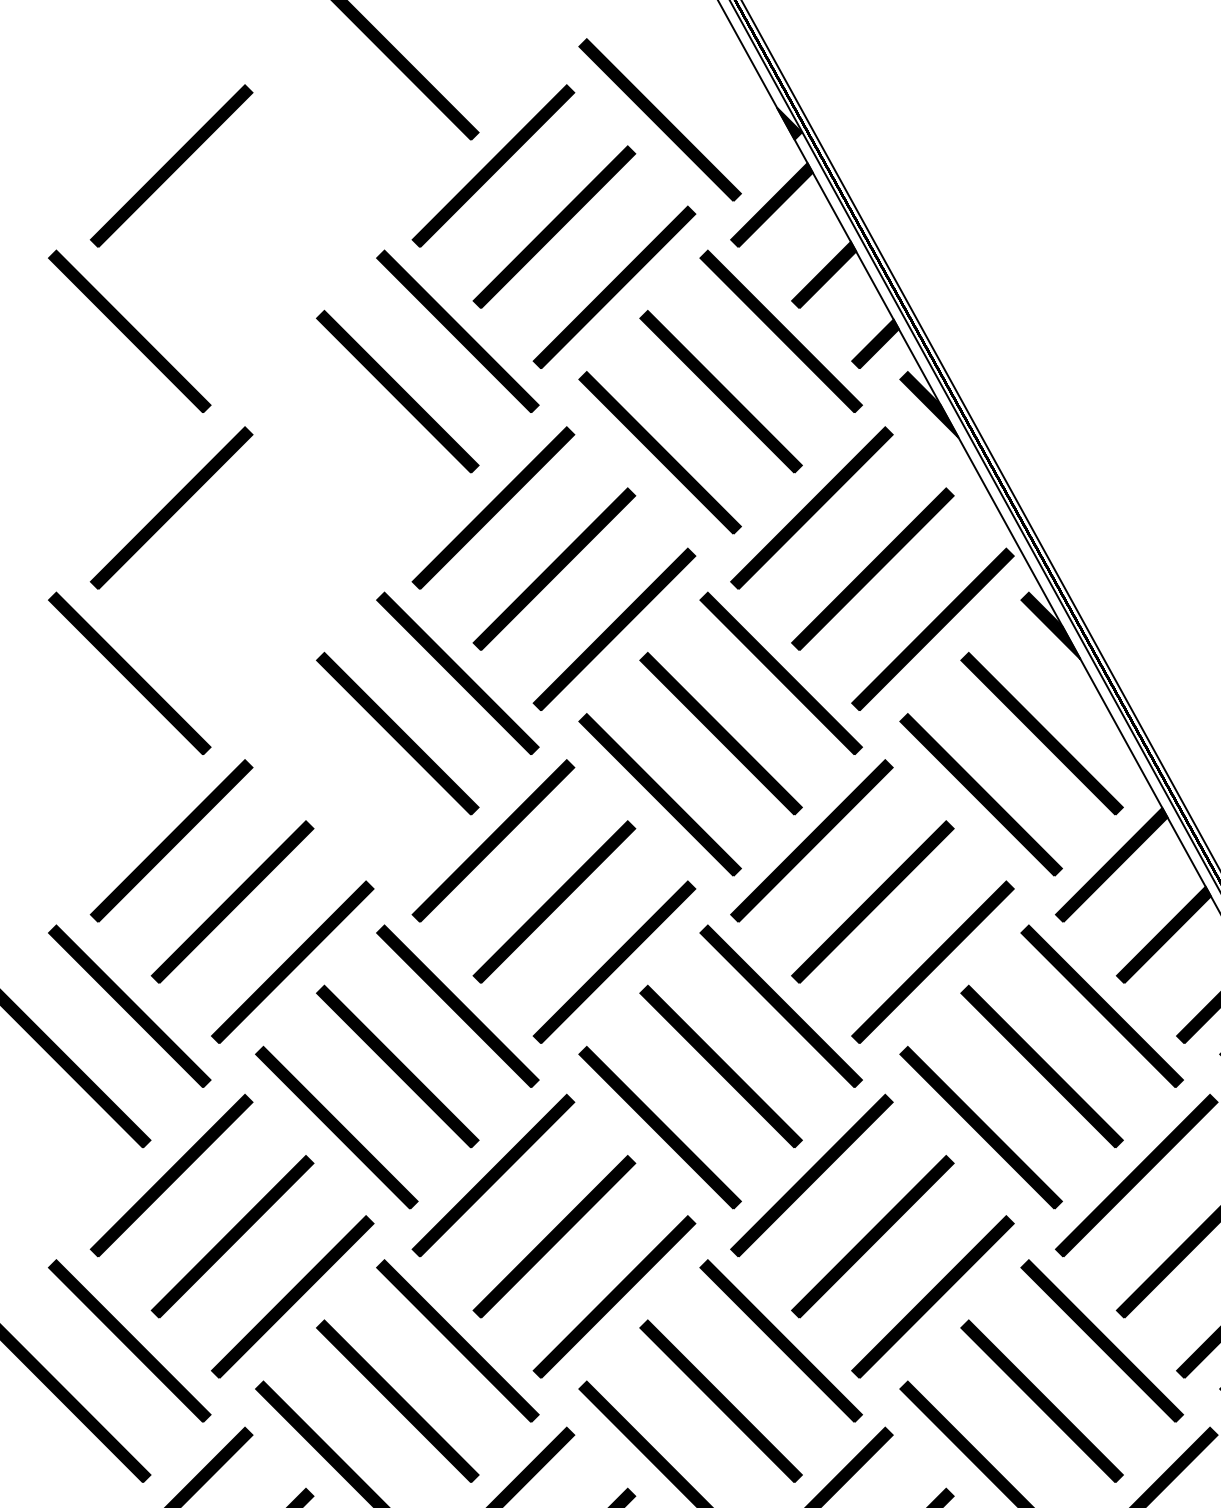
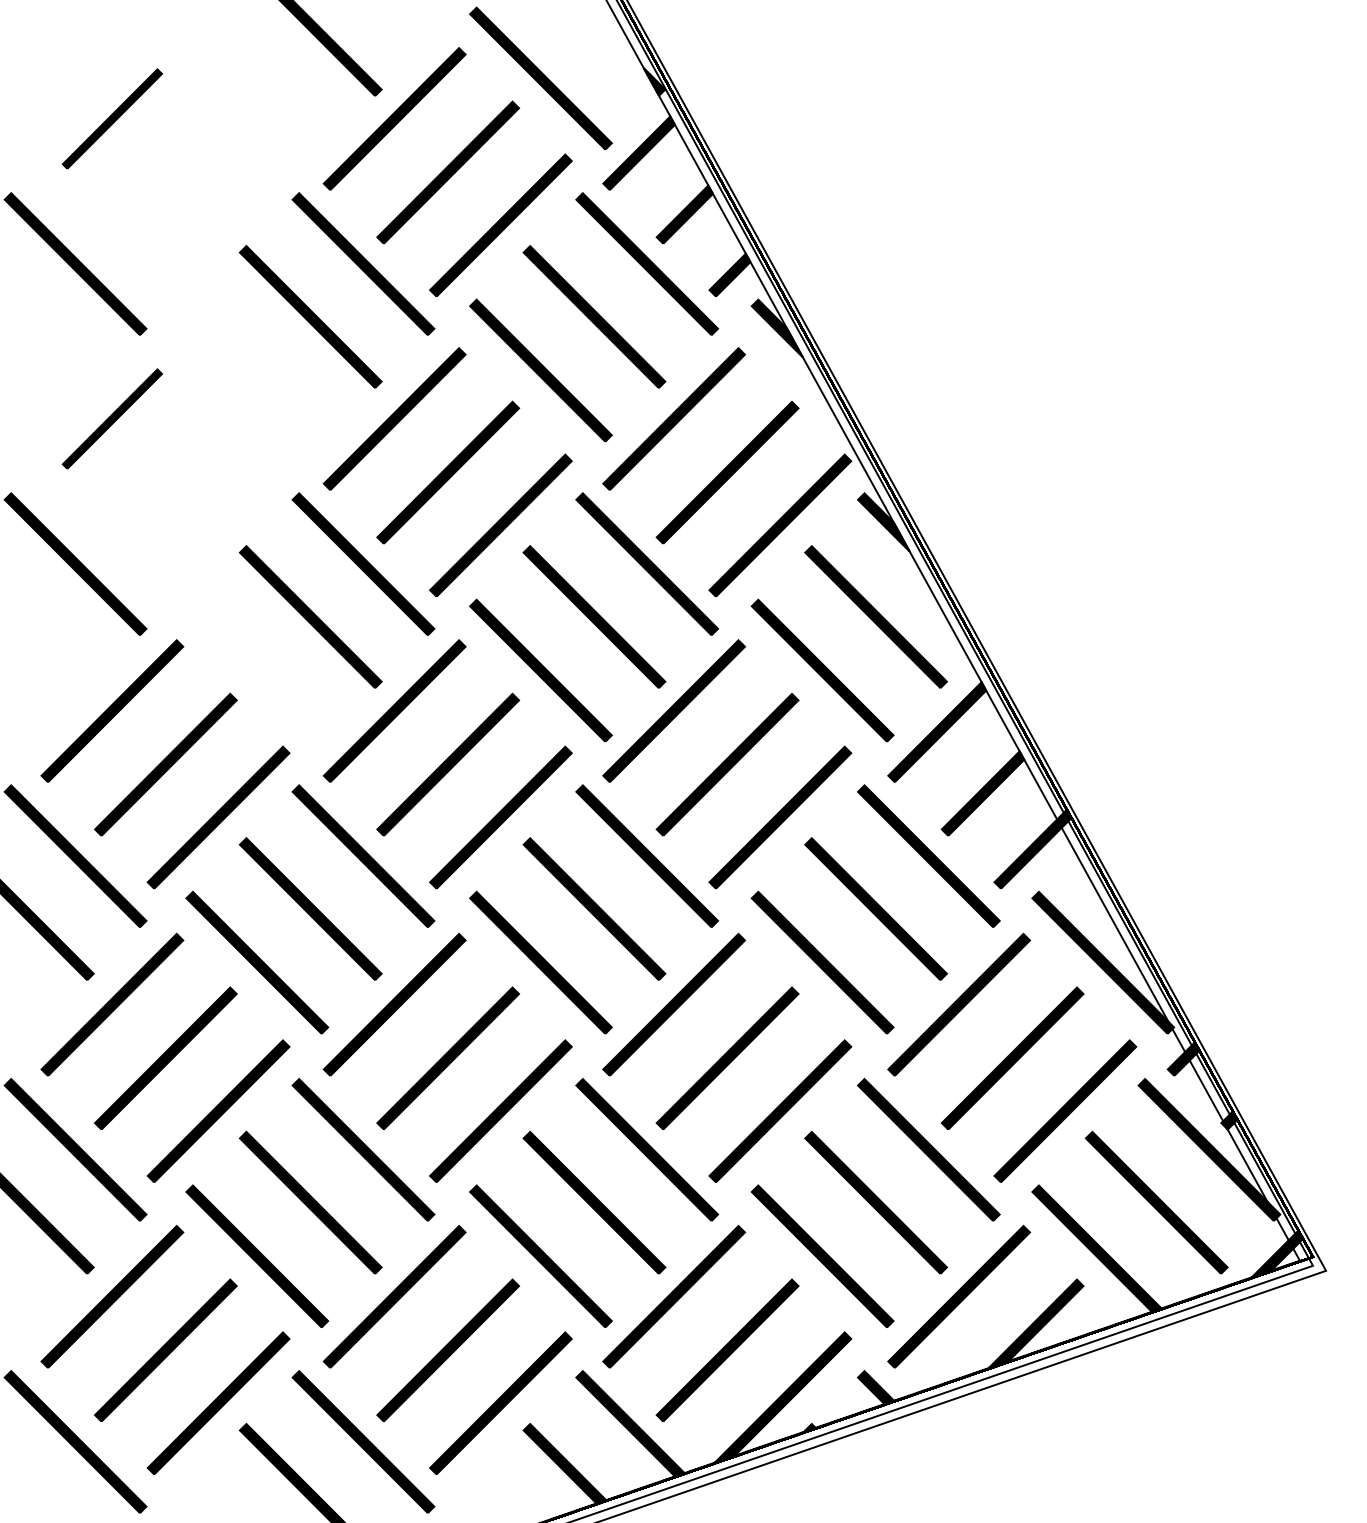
part: (171, 165) -> (112, 118), size x0.7
part: (171, 507) -> (112, 418), size x0.7

